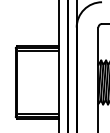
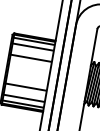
line: (38, 56) -> (33, 47), added
line: (38, 67) -> (31, 57), added
line: (38, 97) -> (26, 87), added
line: (38, 108) -> (24, 98), added

